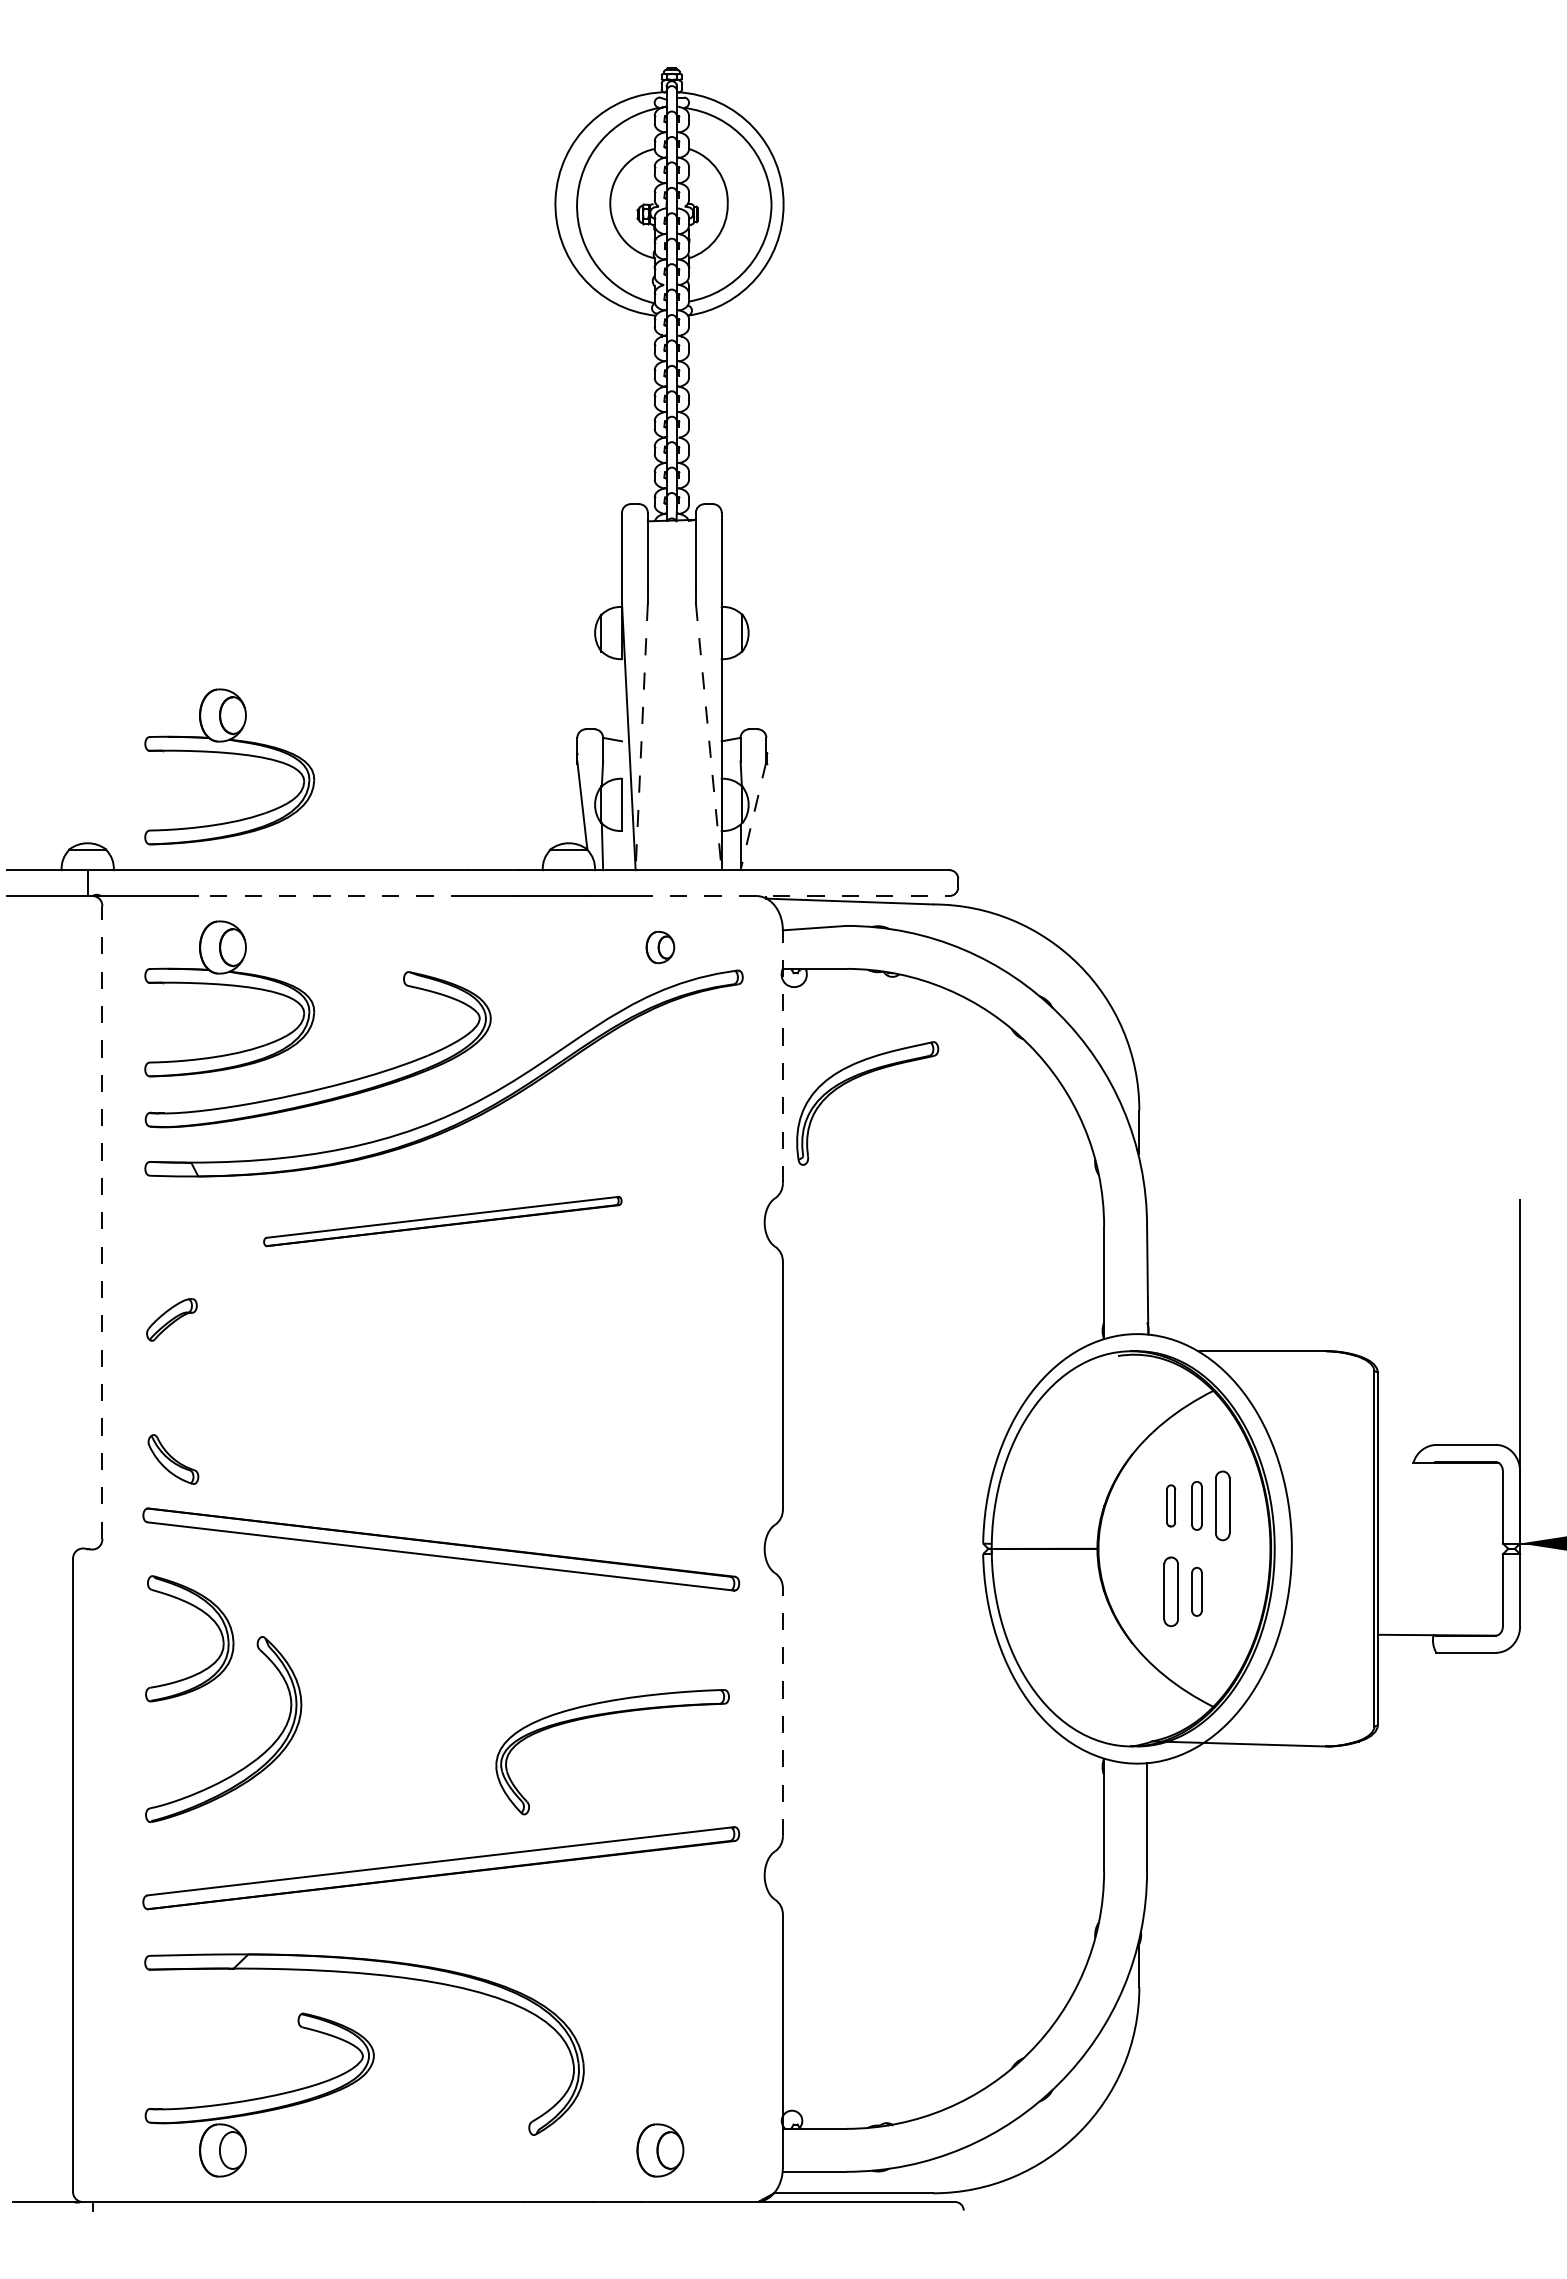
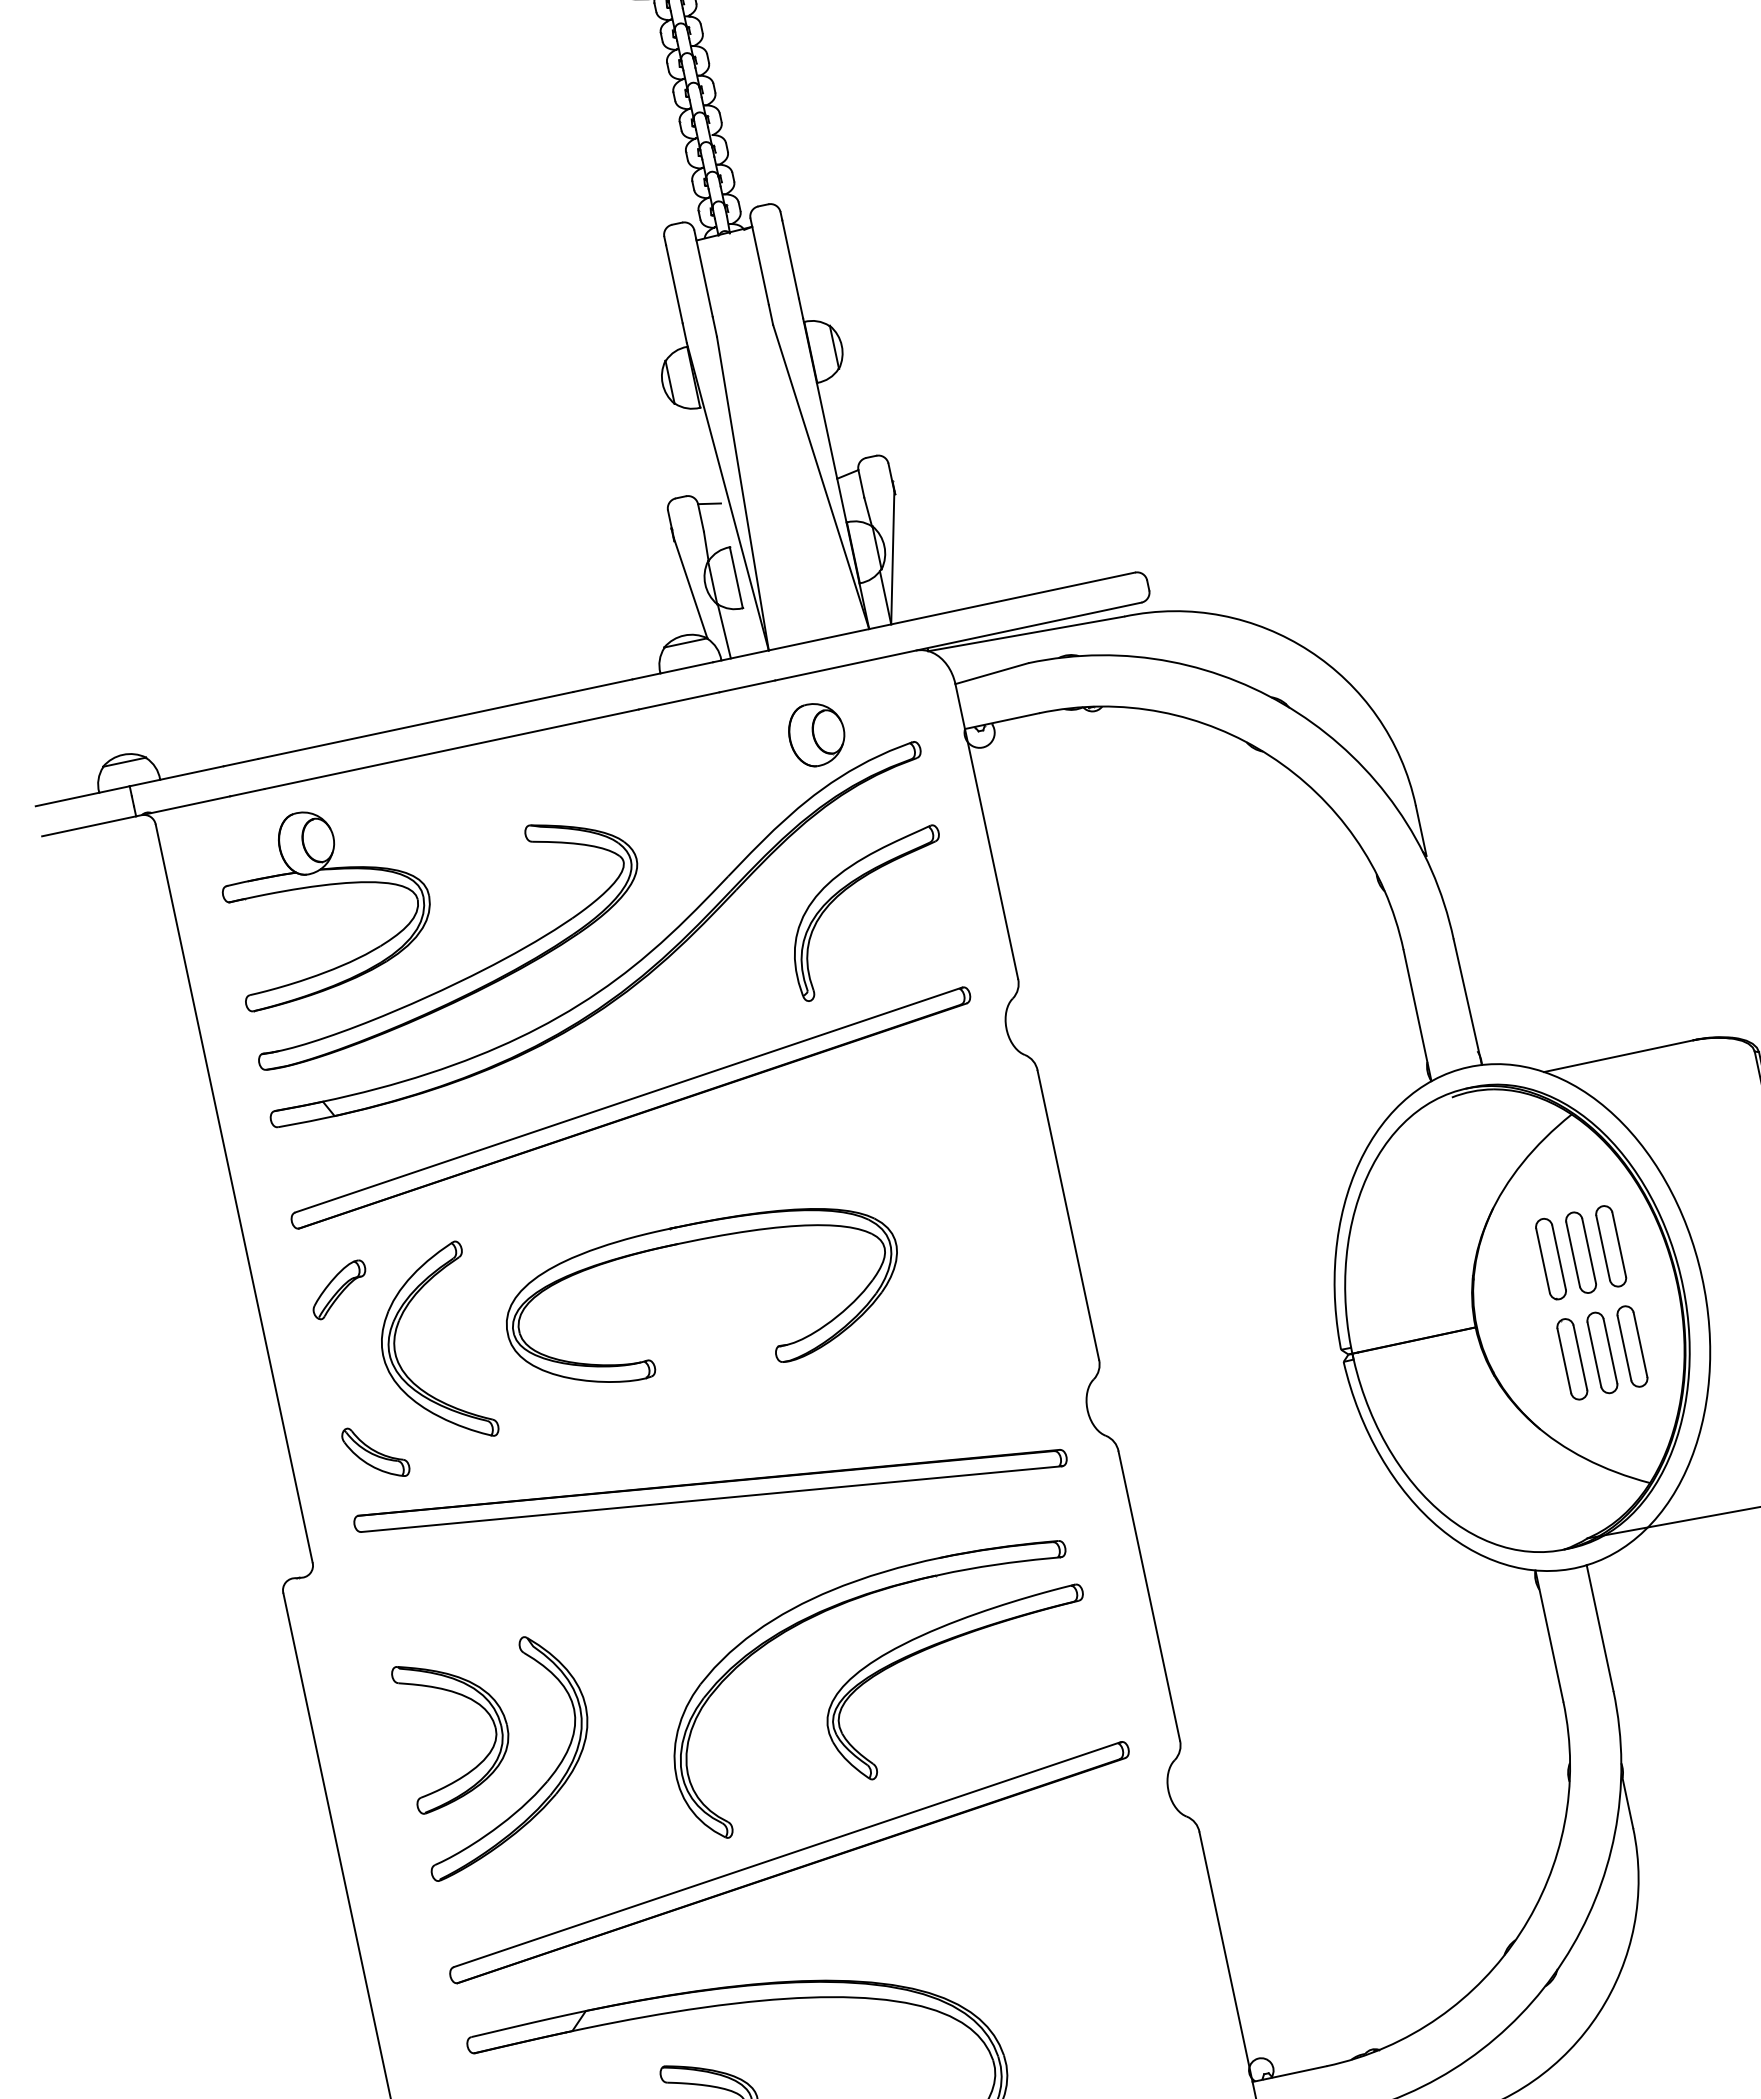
line: (641, 737) -> (742, 494), dashed -> solid
line: (708, 737) -> (820, 477), dashed -> solid
part: (229, 754) -> (266, 616), removed
line: (753, 815) -> (892, 557), dashed -> solid
line: (332, 895) -> (421, 755), dashed -> solid
line: (793, 895) -> (959, 640), dashed -> solid
part: (660, 947) -> (816, 734), size x1.67
line: (782, 1056) -> (986, 831), dashed -> solid
part: (855, 1079) -> (849, 888), moved
part: (442, 1221) -> (630, 1108), size x1.67
line: (102, 1222) -> (234, 1193), dashed -> solid
part: (469, 1342) -> (692, 1242), added
part: (208, 1387) -> (398, 1359), added
part: (1170, 1505) -> (1550, 1258), size x1.67
part: (1196, 1505) -> (1580, 1252), size x1.43
part: (1196, 1591) -> (1601, 1352), size x1.43
part: (1222, 1591) -> (1632, 1346), added
part: (206, 1615) -> (468, 1699), moved
part: (529, 1666) -> (842, 1605), added
line: (782, 1712) -> (1148, 1596), dashed -> solid

